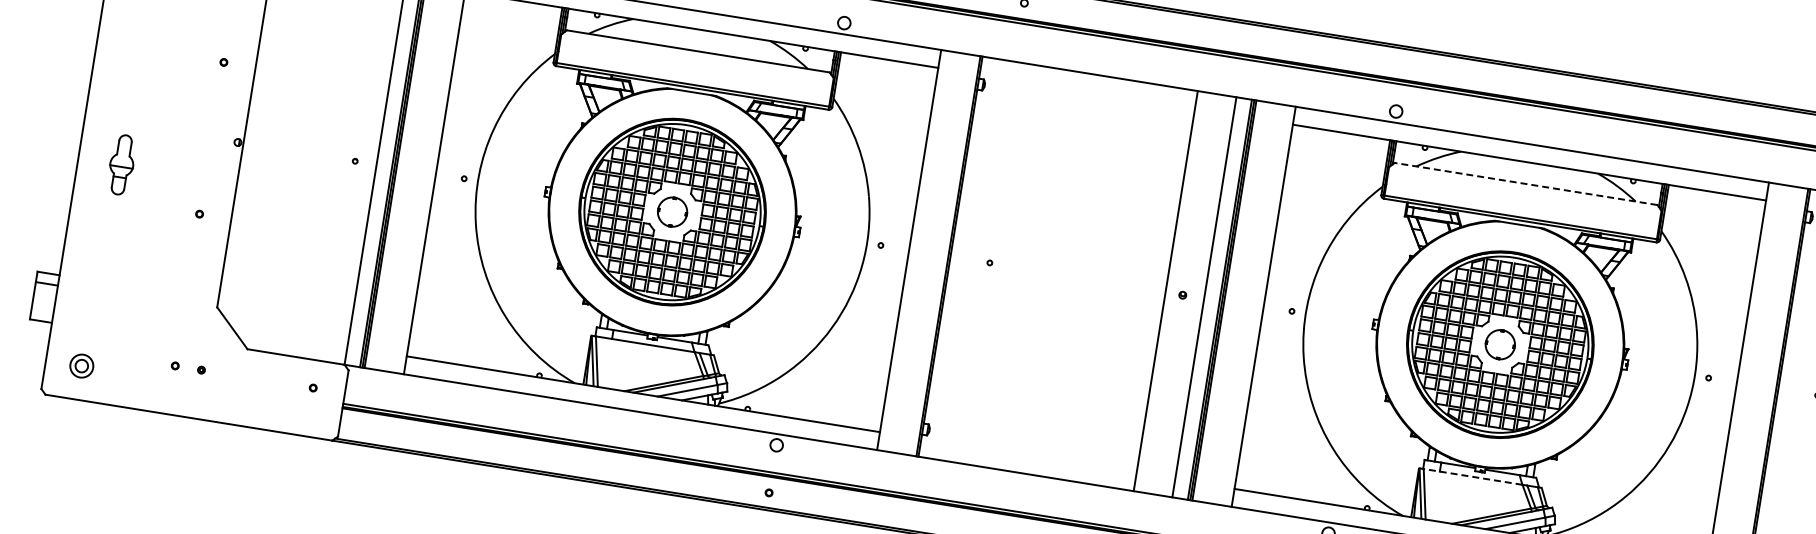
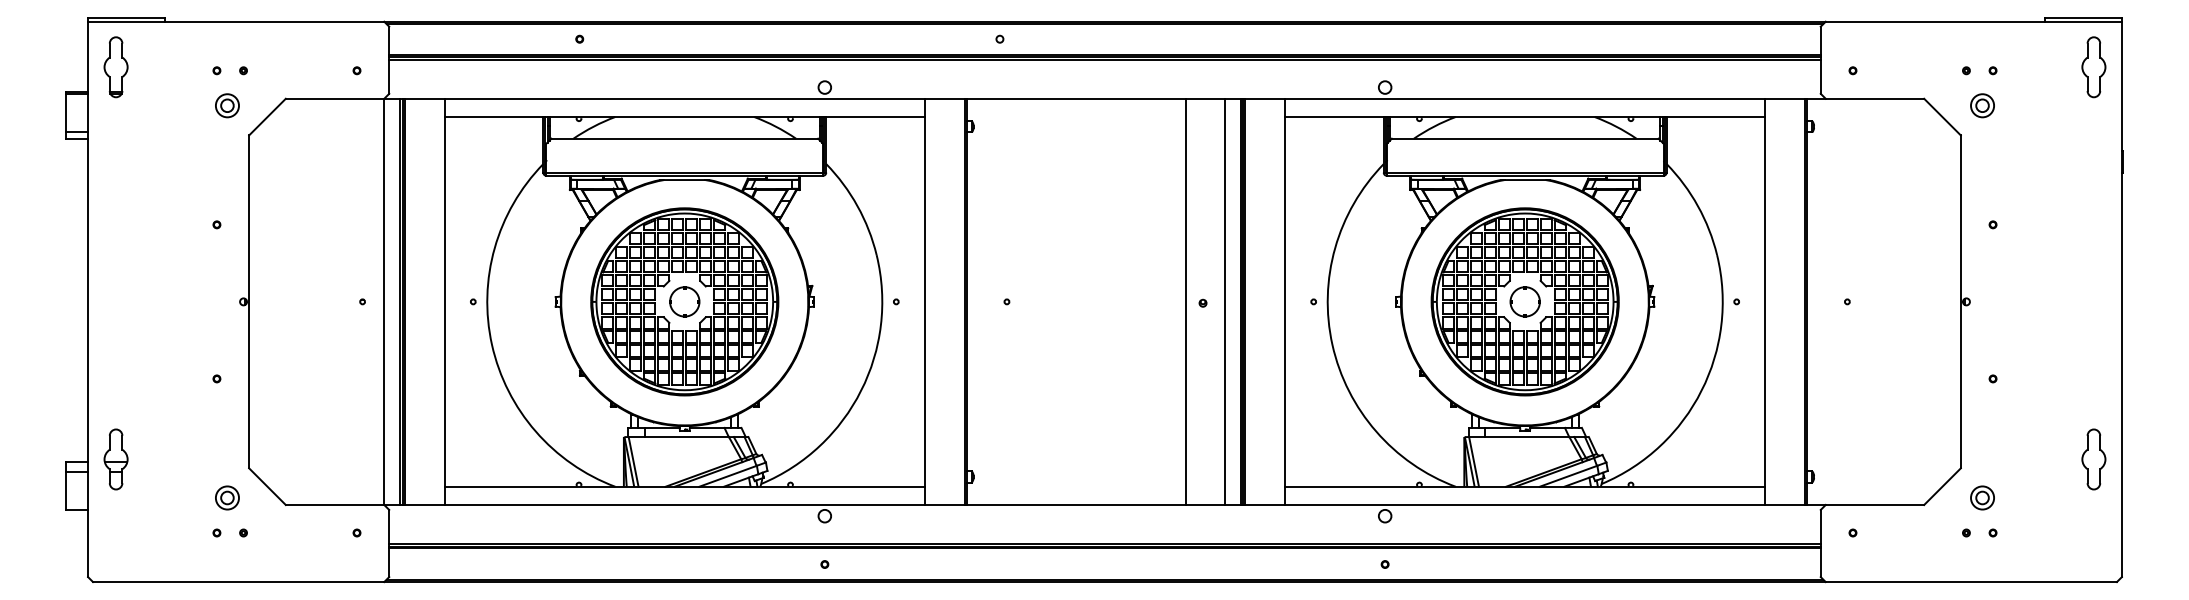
part: (121, 164) -> (115, 459), moved
line: (1525, 183) -> (1524, 138), dashed -> solid
part: (81, 365) -> (227, 497), moved
line: (1472, 477) -> (1518, 437), dashed -> solid

